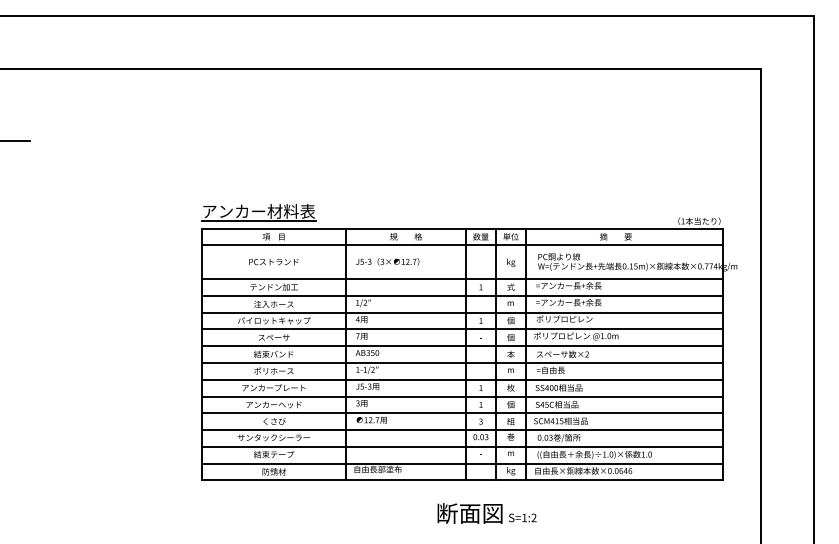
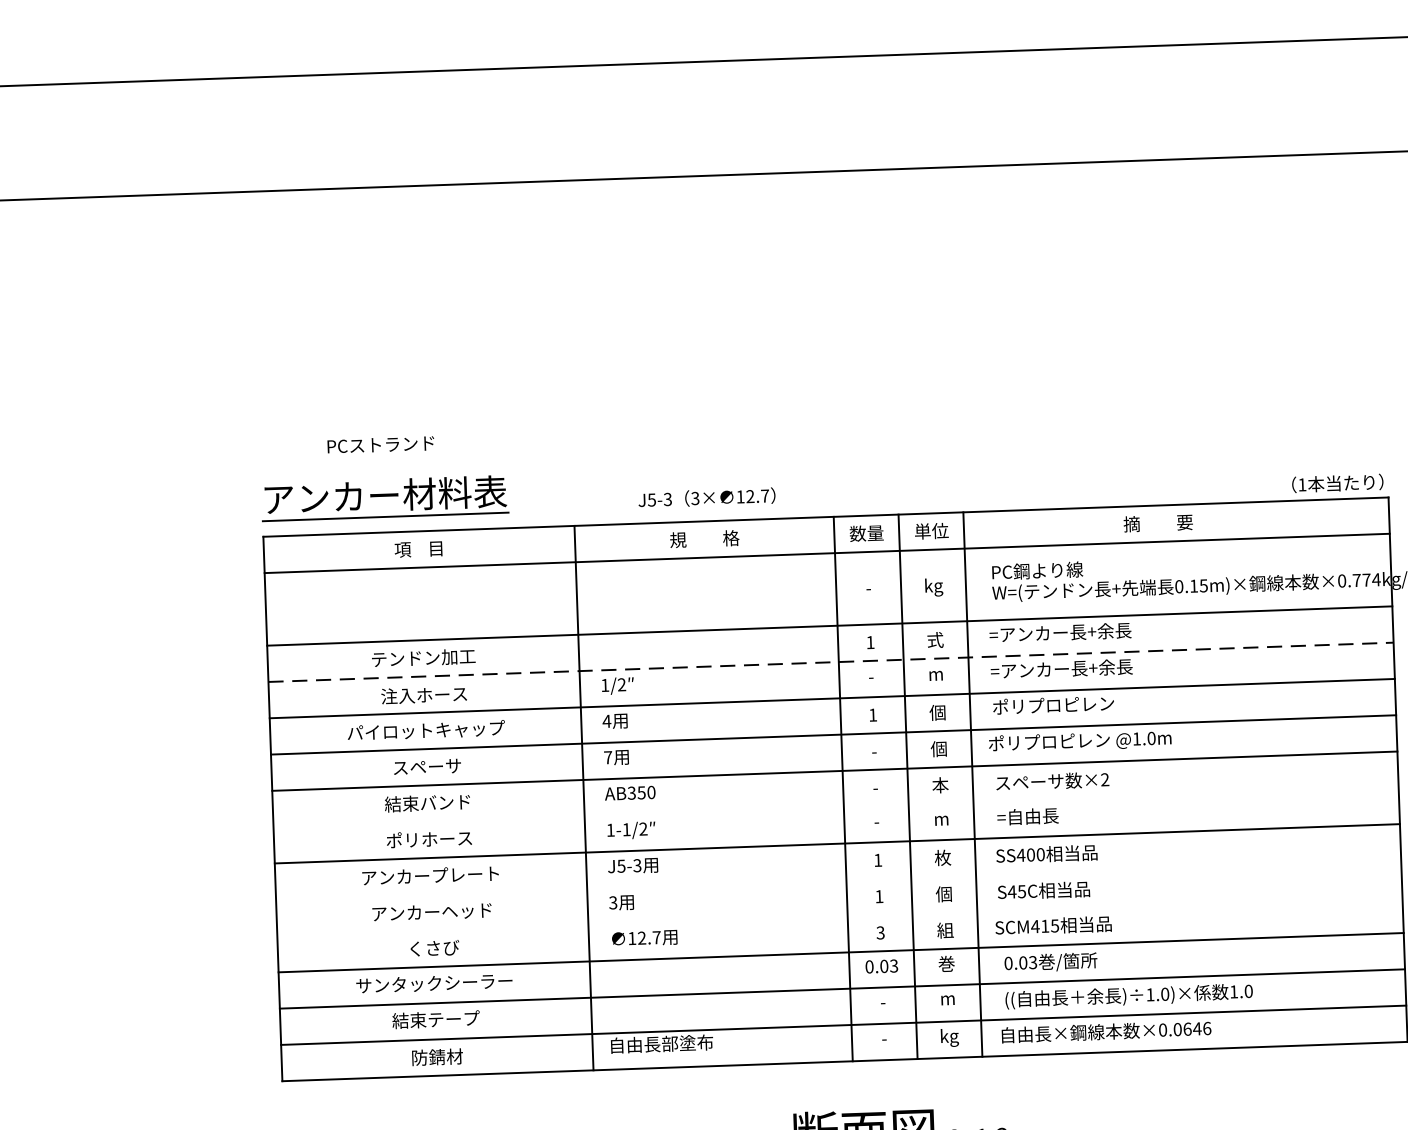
text: (387, 261) -> (706, 497), moved
text: (273, 262) -> (380, 445), moved
line: (462, 295) -> (831, 661), solid -> dashed
line: (462, 362) -> (836, 806), removed
line: (462, 396) -> (838, 880), removed
line: (462, 413) -> (840, 916), removed

